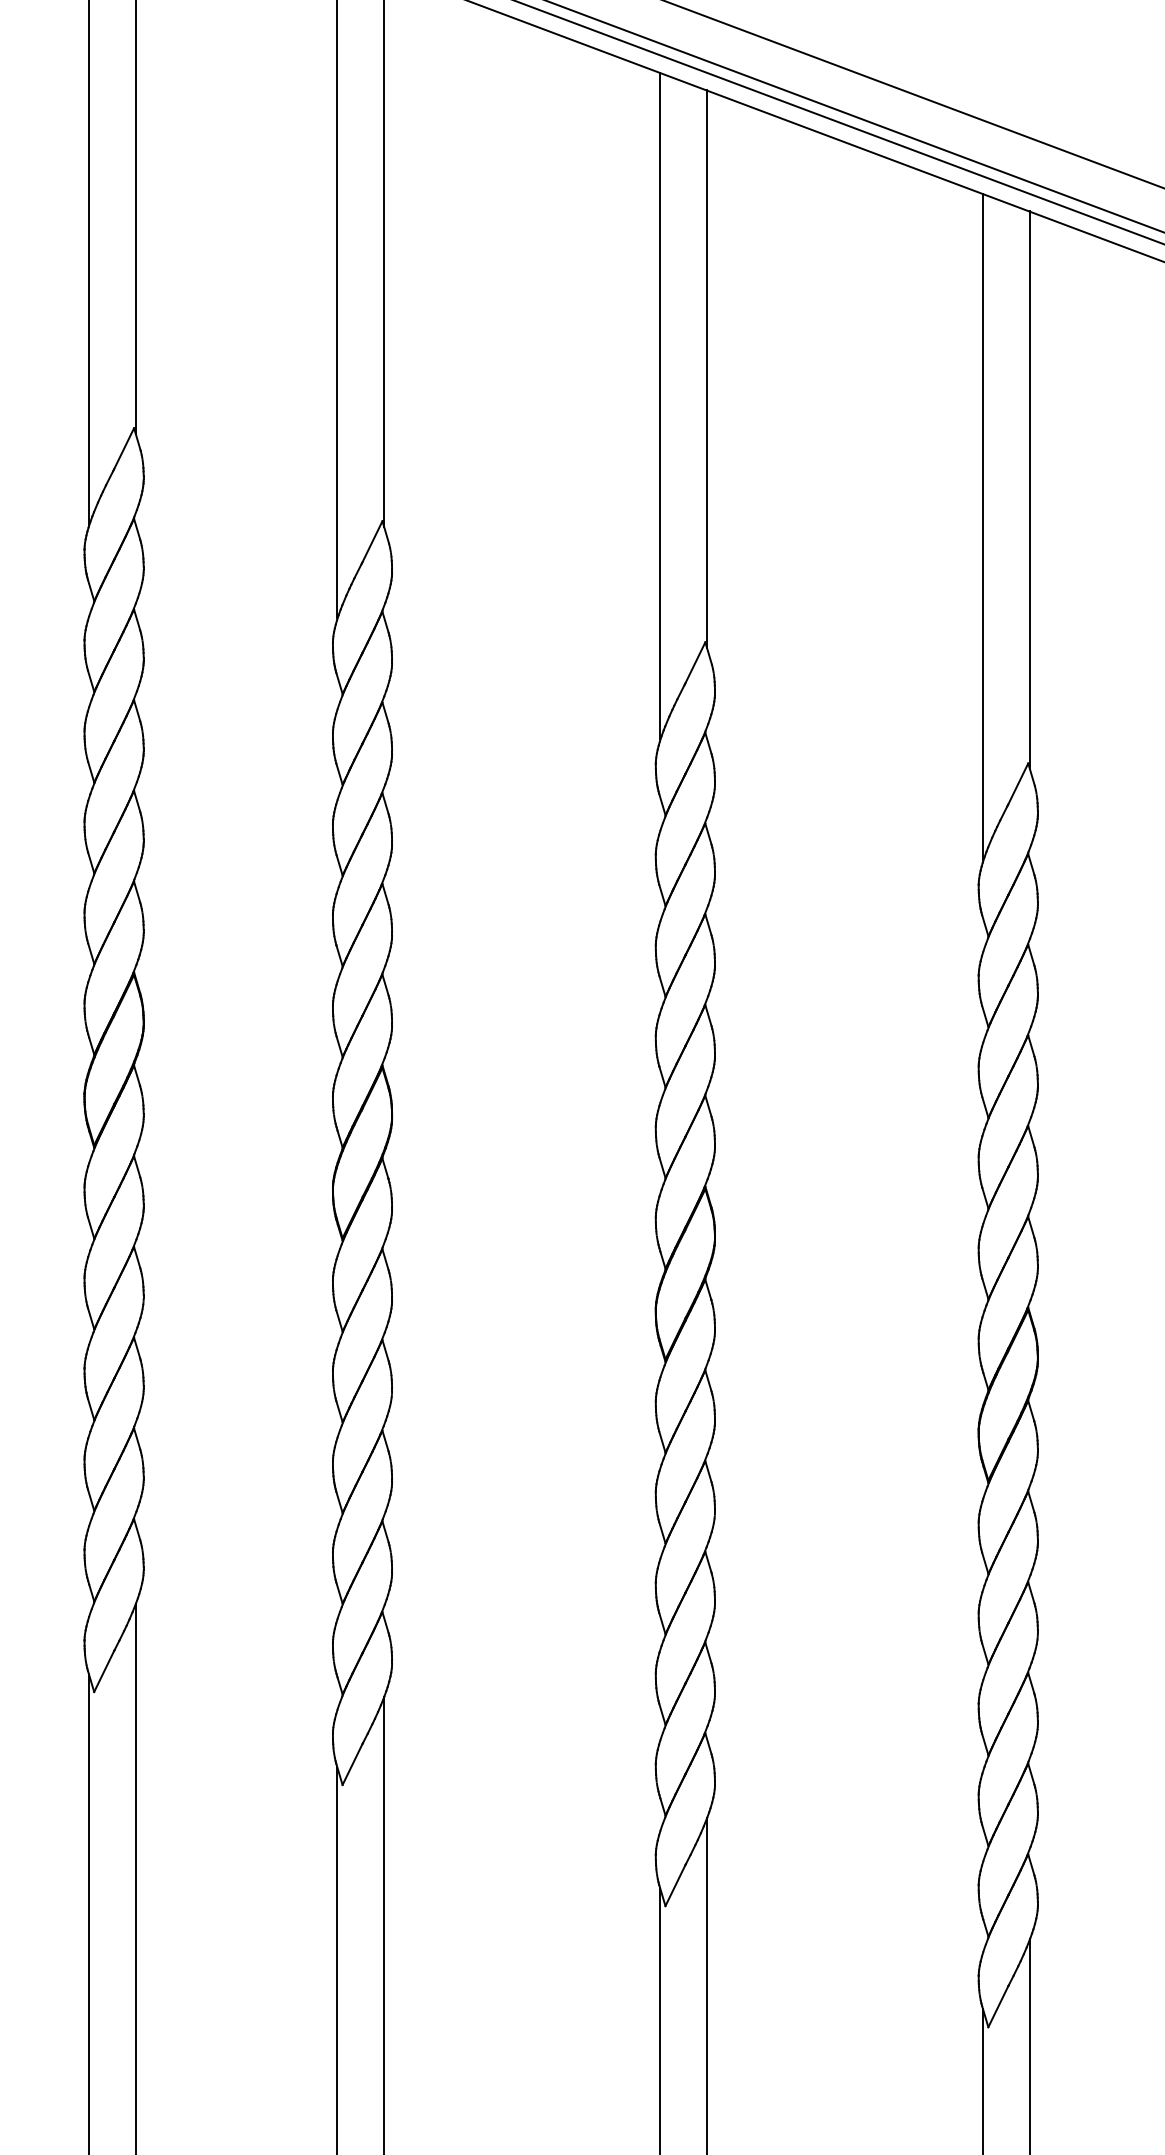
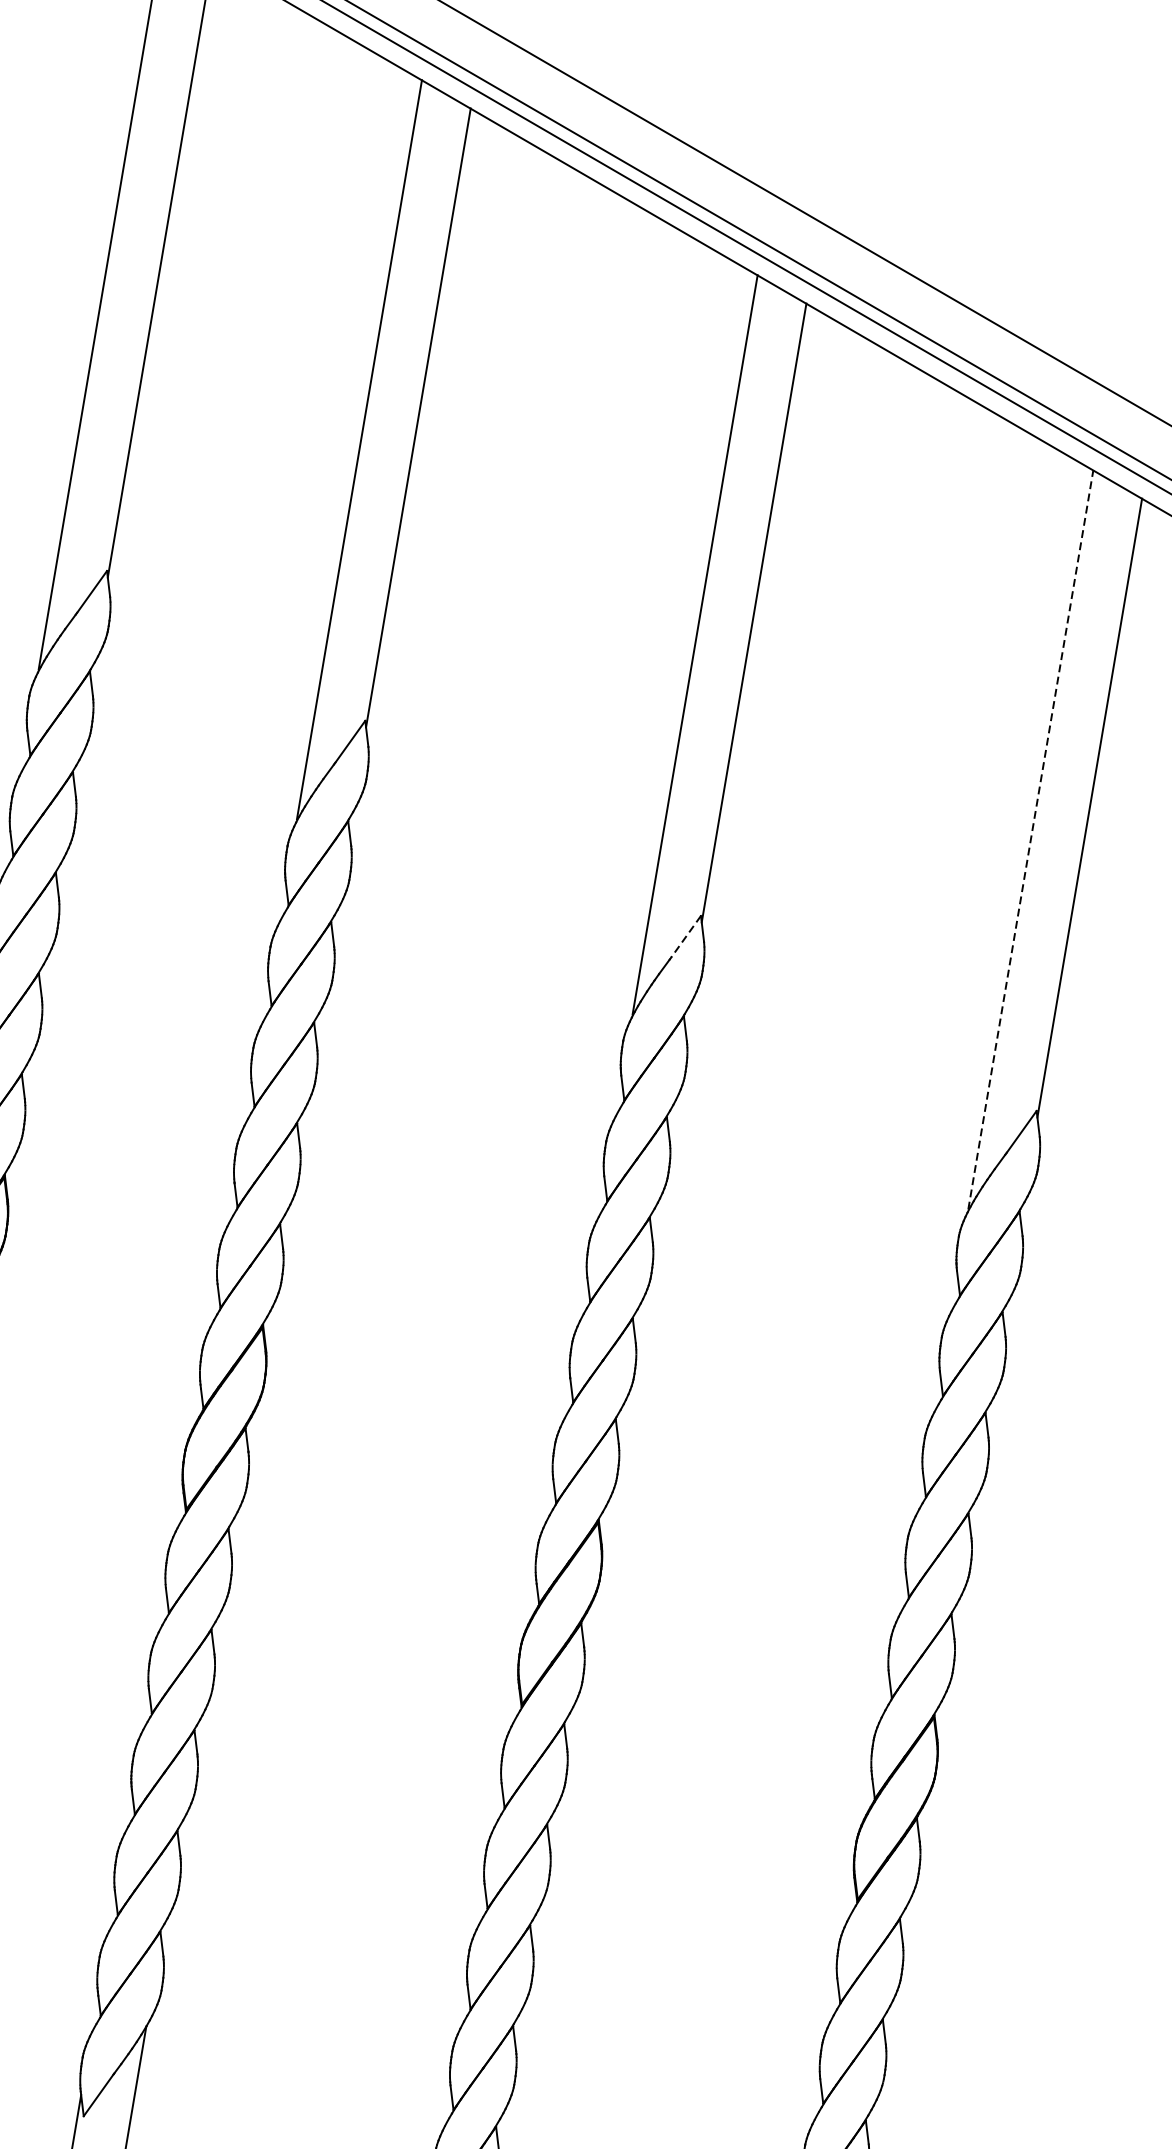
line: (982, 526) -> (1030, 839), solid -> dashed
line: (695, 662) -> (686, 936), solid -> dashed

